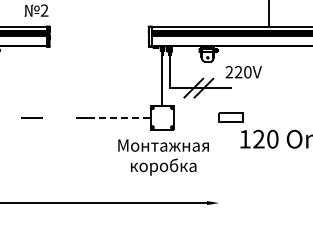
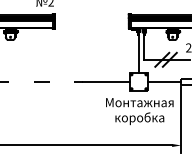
line: (119, 117) -> (106, 81), dashed -> solid
line: (196, 117) -> (164, 81), added
line: (219, 168) -> (181, 119), added

